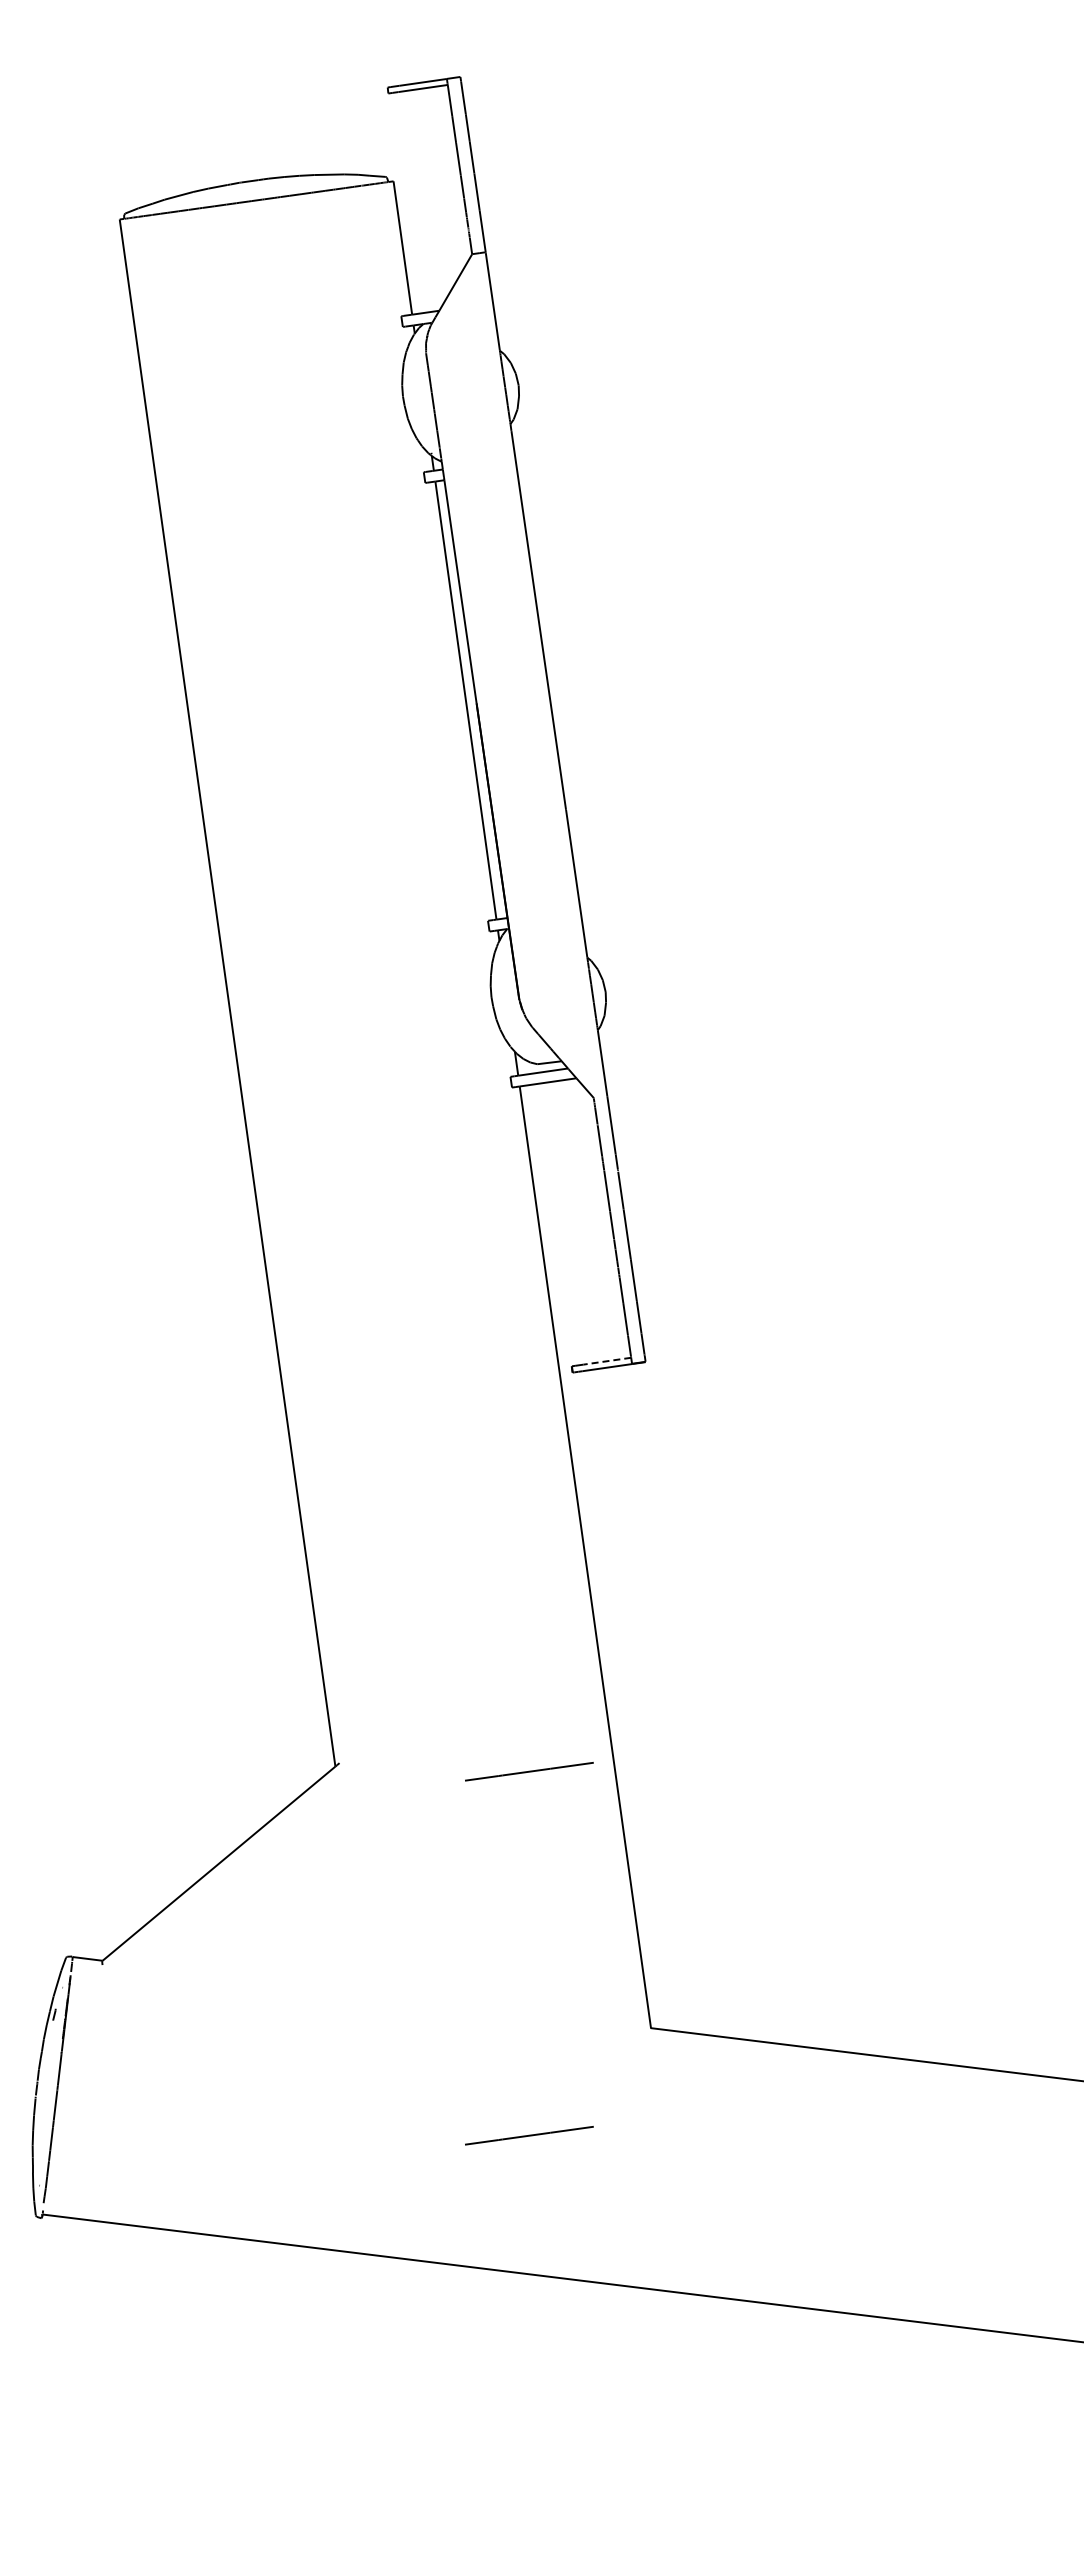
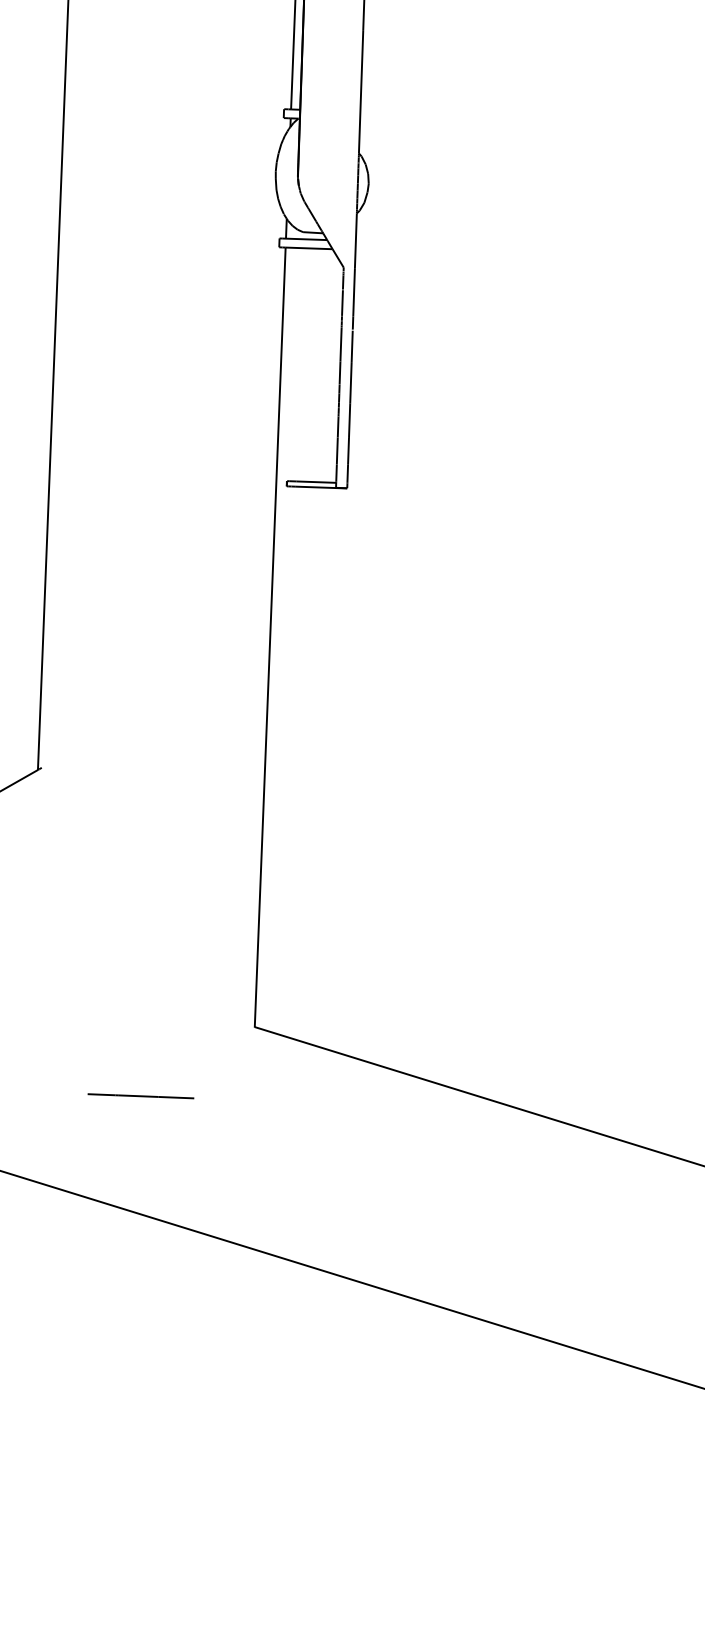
line: (606, 1361) -> (315, 482), dashed -> solid
line: (529, 1771) -> (193, 802), removed

